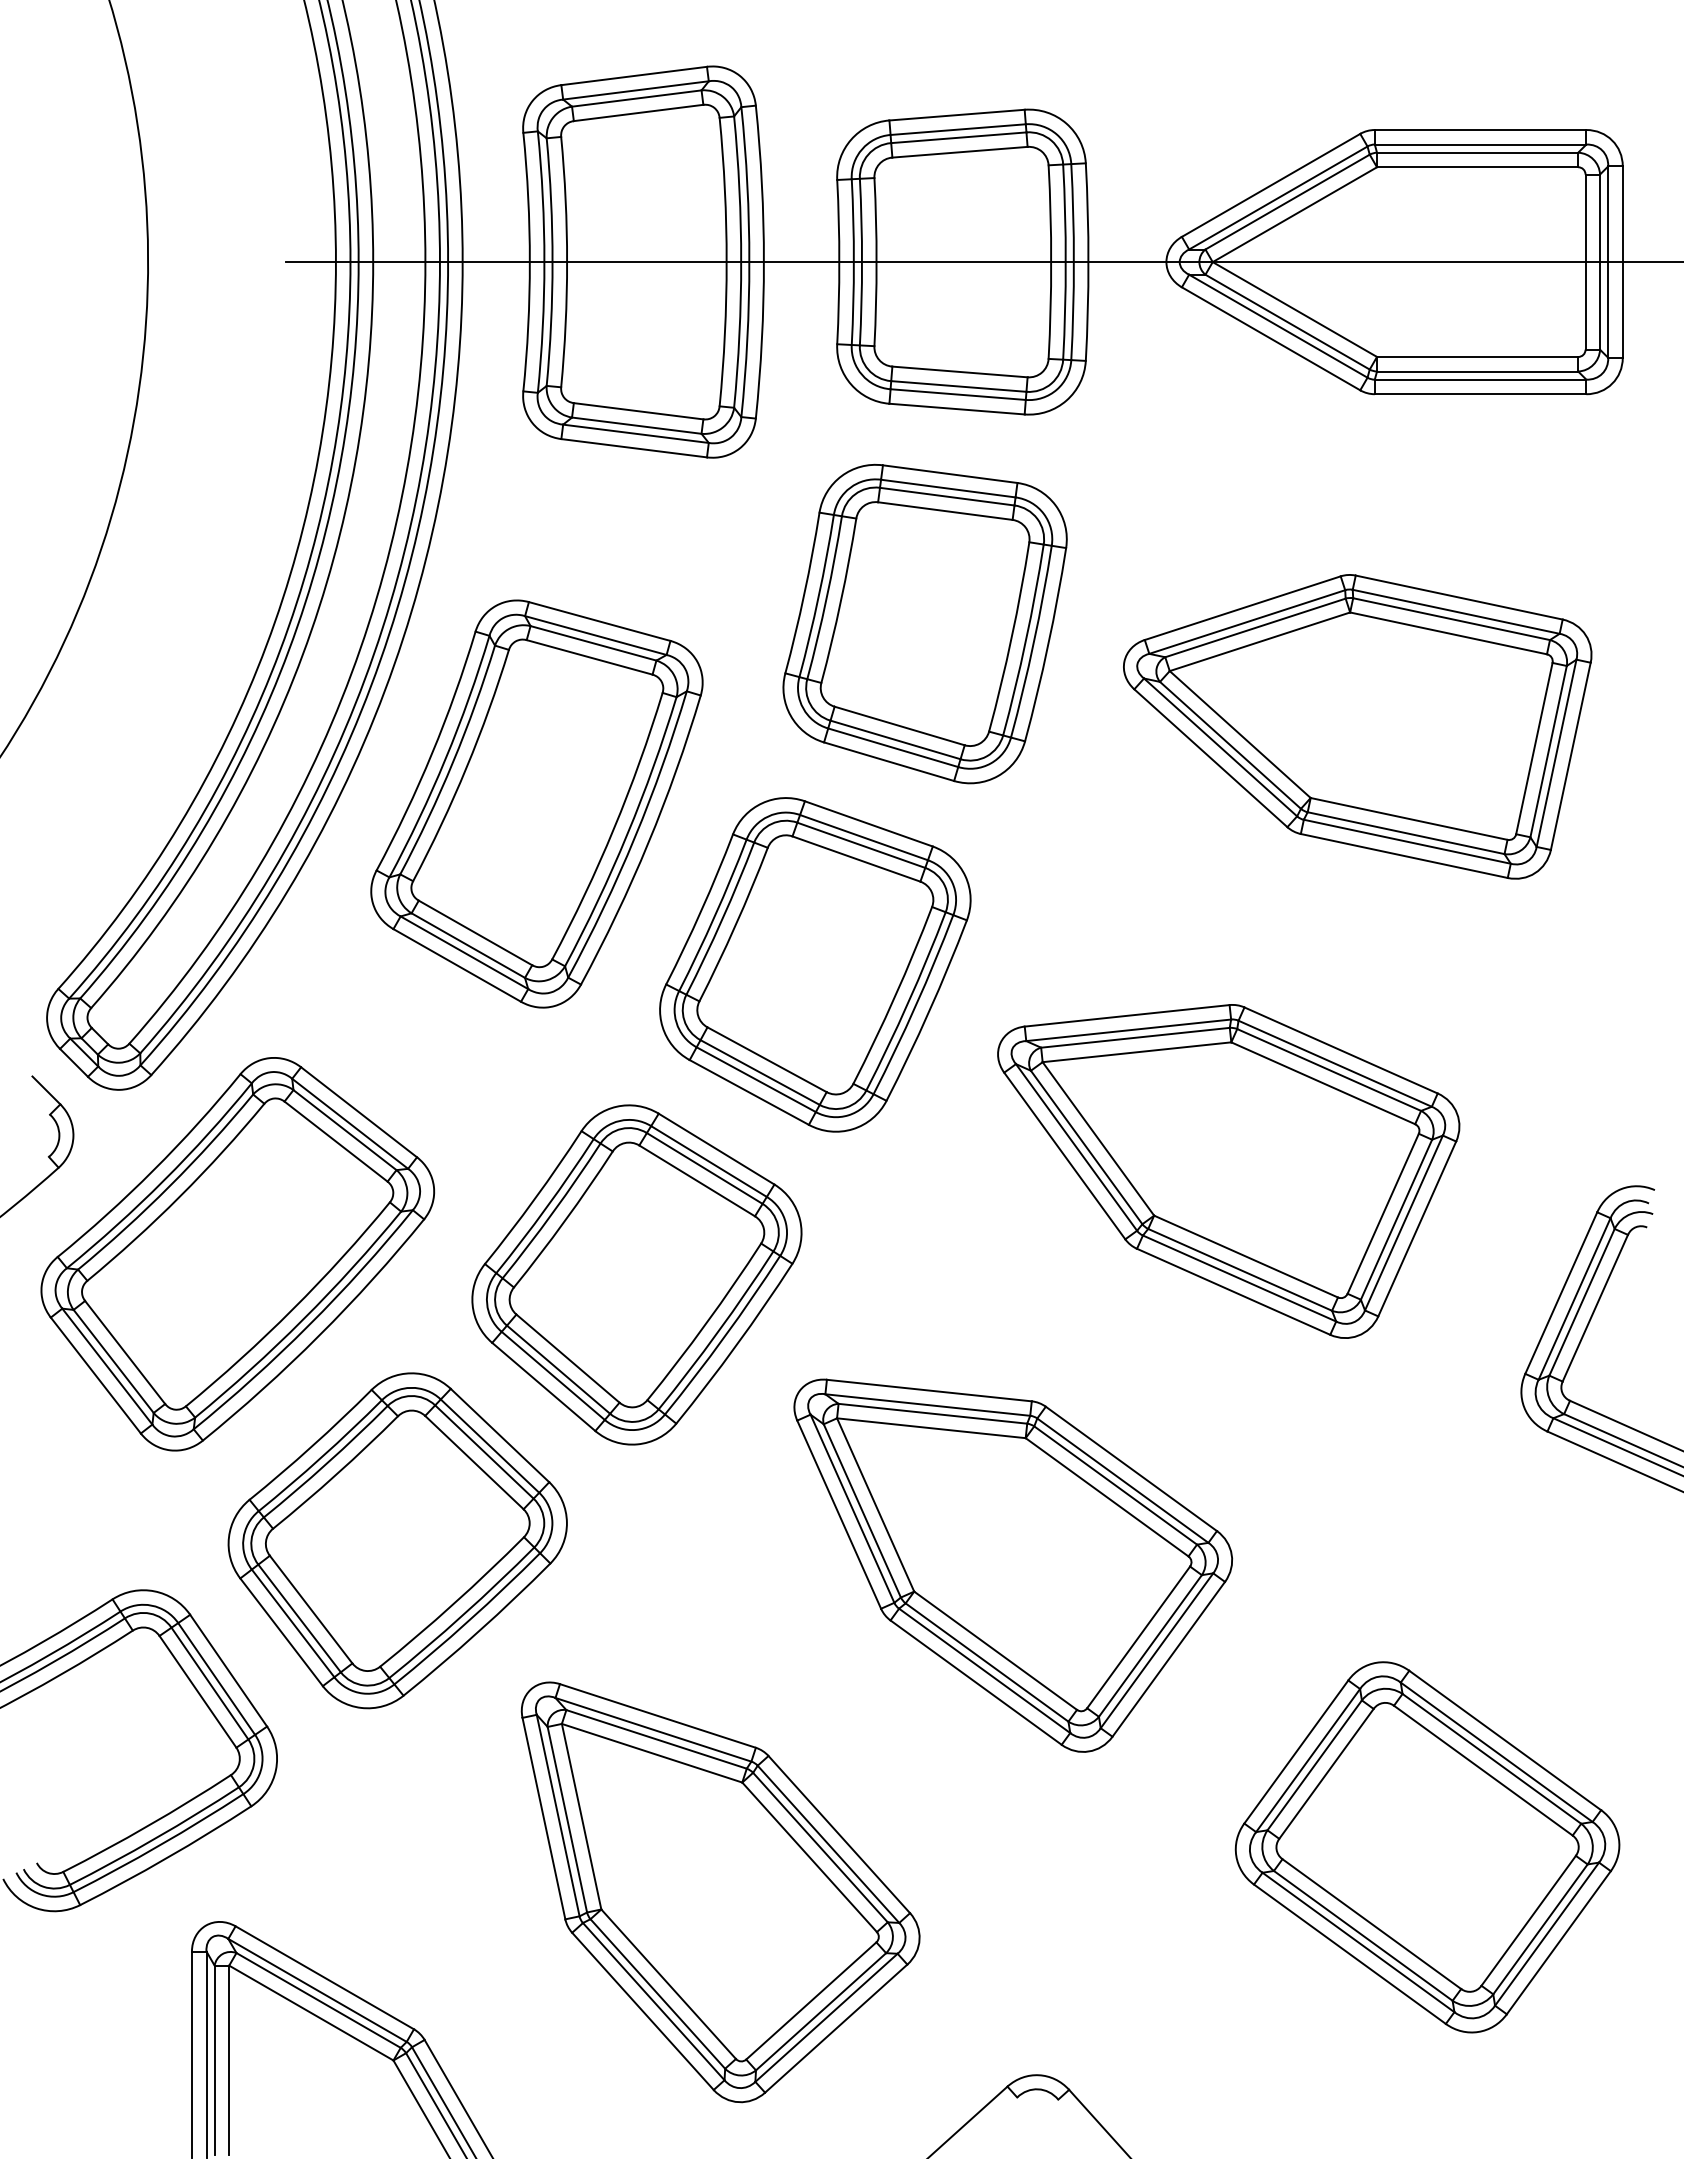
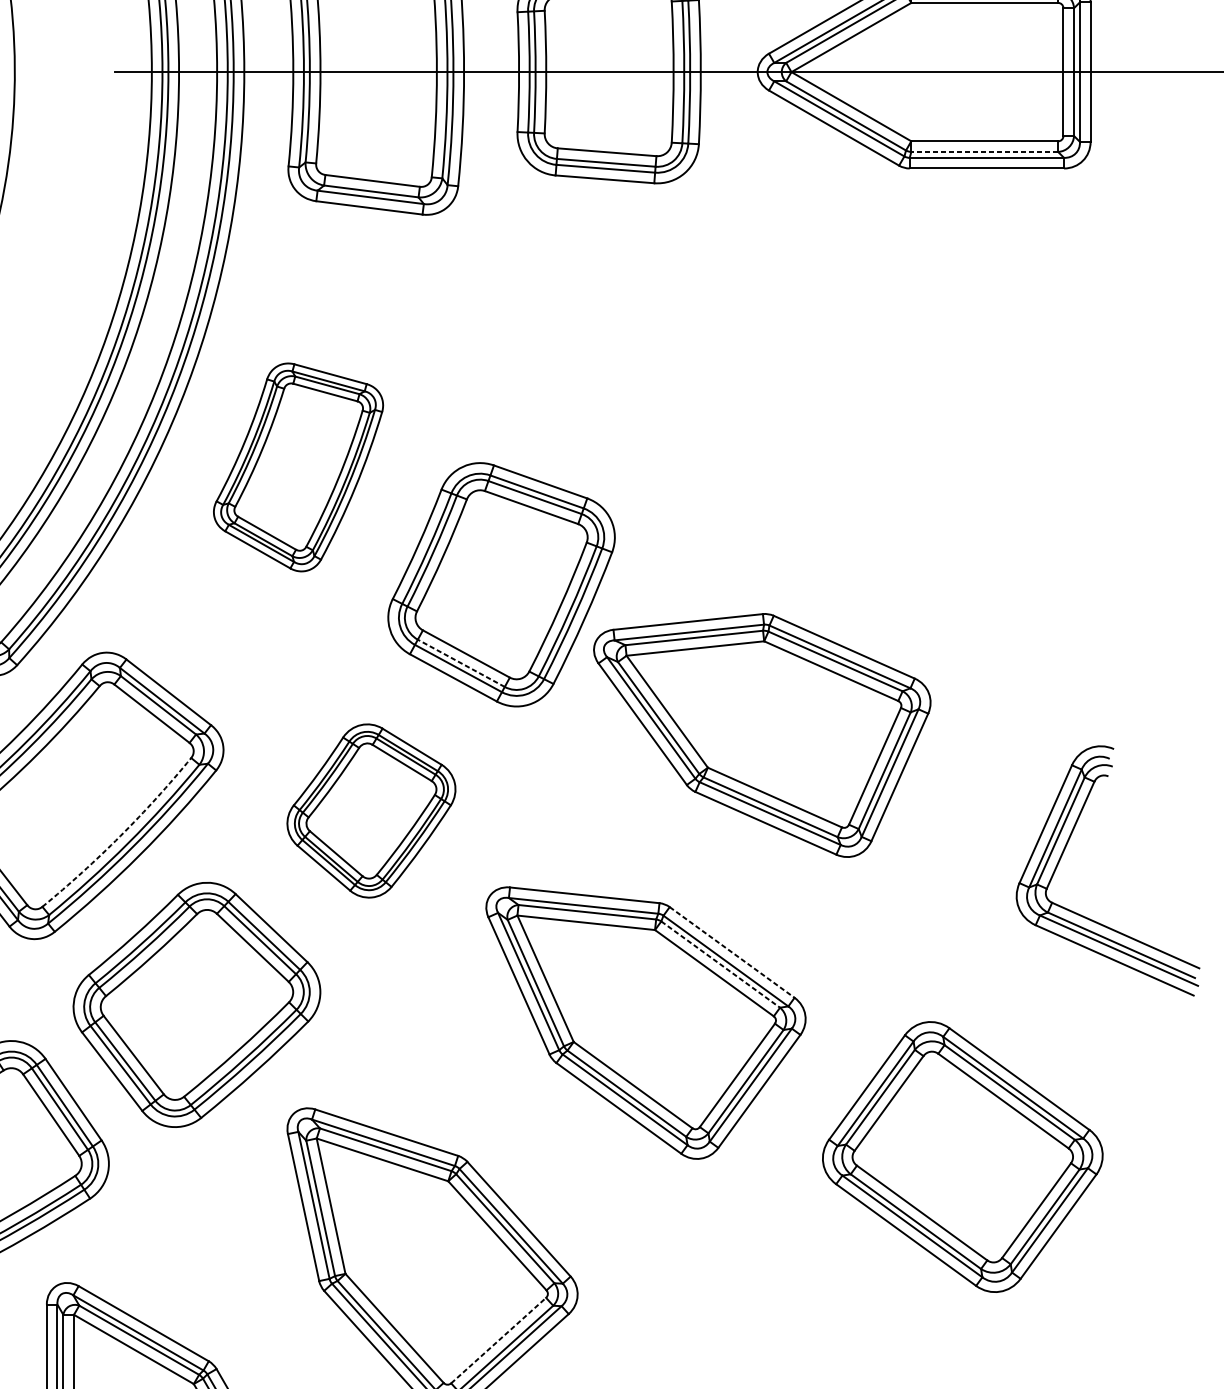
line: (1477, 371) -> (984, 151), solid -> dashed
part: (924, 623) -> (581, 335), removed
part: (1357, 726) -> (897, 410), removed
part: (536, 803) -> (298, 467), size x0.7
line: (760, 1072) -> (461, 663), solid -> dashed
part: (1228, 1171) -> (762, 735), moved
part: (636, 1274) -> (371, 810), size x0.7
arc: (292, 1309) -> (120, 836), solid -> dashed
line: (1131, 1468) -> (732, 952), solid -> dashed
line: (1115, 1485) -> (720, 964), solid -> dashed
part: (1427, 1847) -> (962, 1157), moved
line: (811, 2000) -> (498, 1340), solid -> dashed

